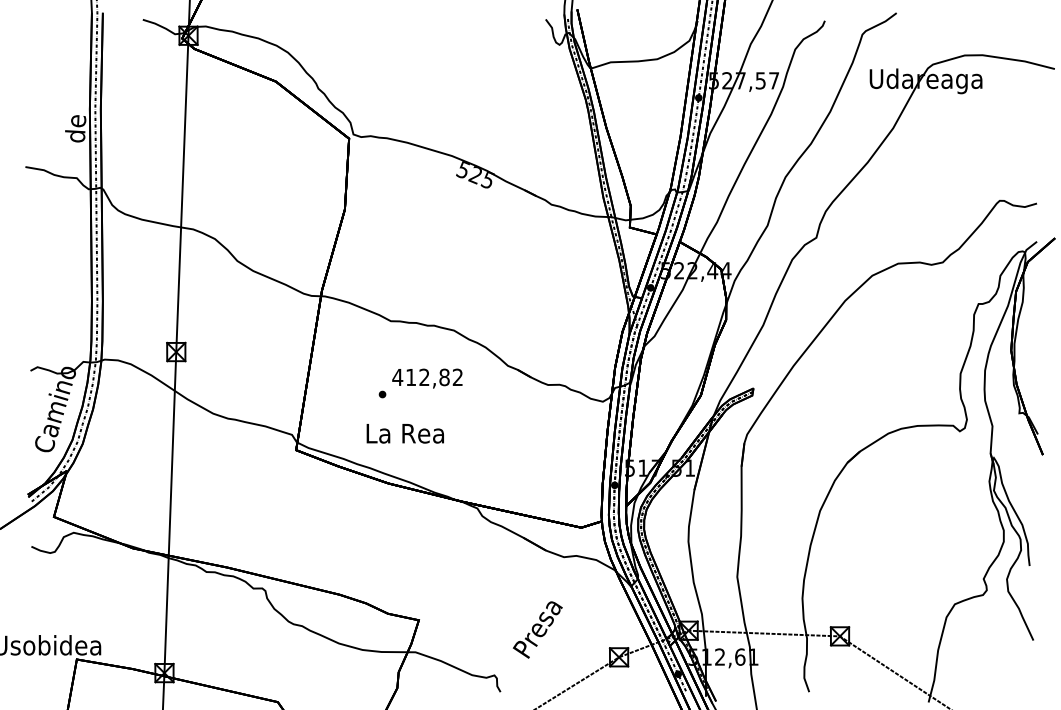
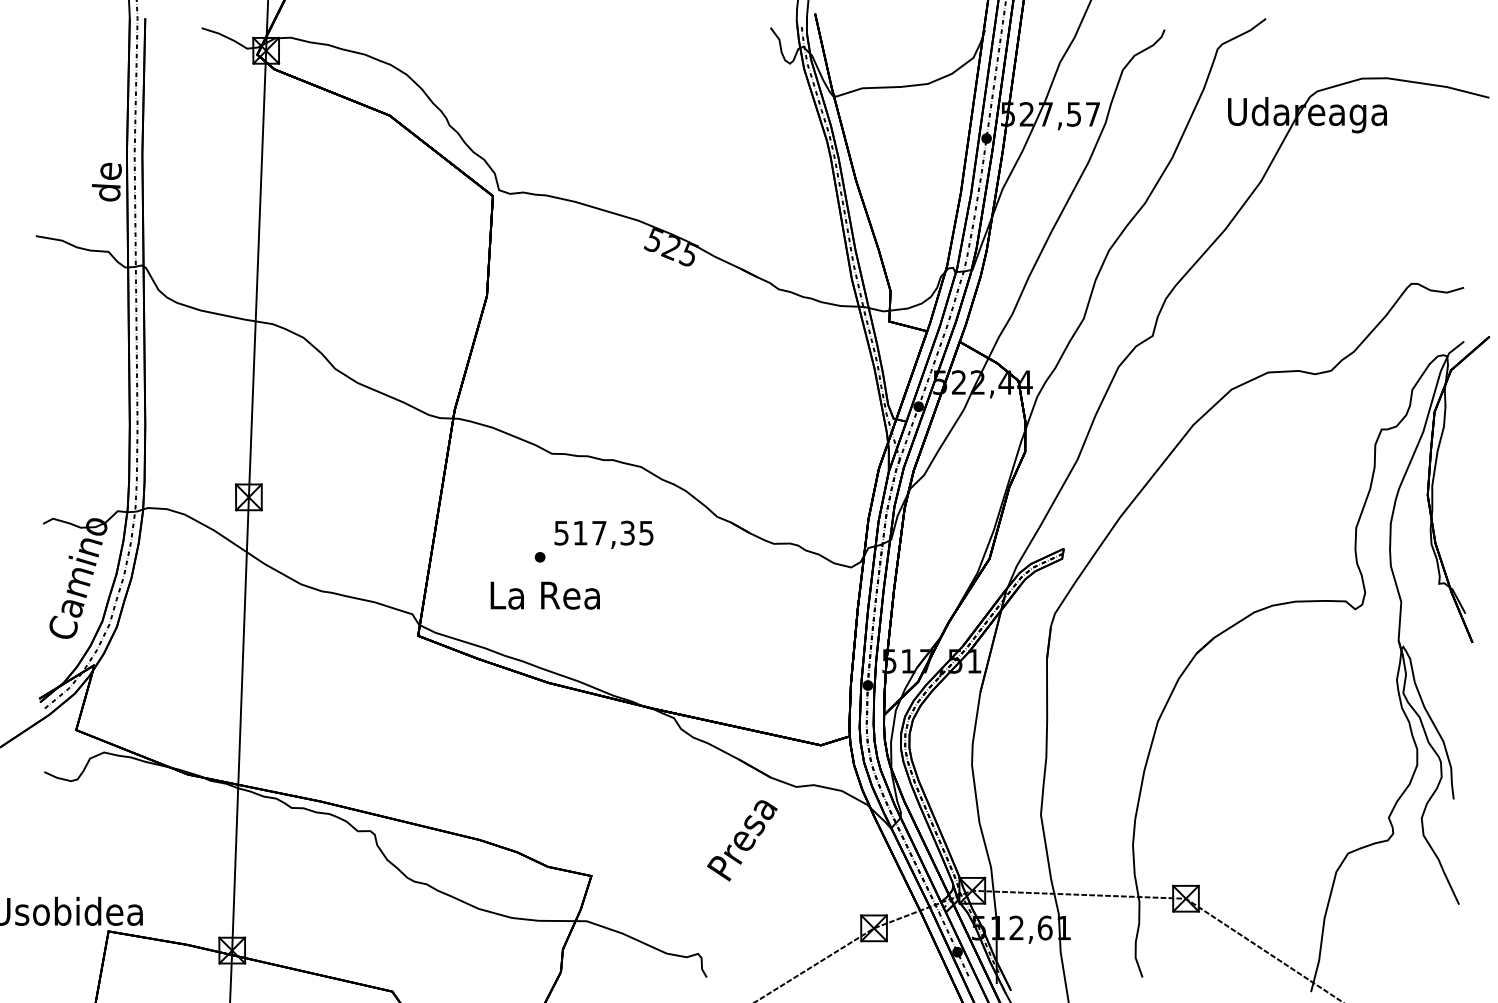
text: (427, 376) -> (603, 532), 412,82 -> 517,35
text: (404, 433) -> (544, 595), moved
text: (537, 629) -> (742, 840), moved

